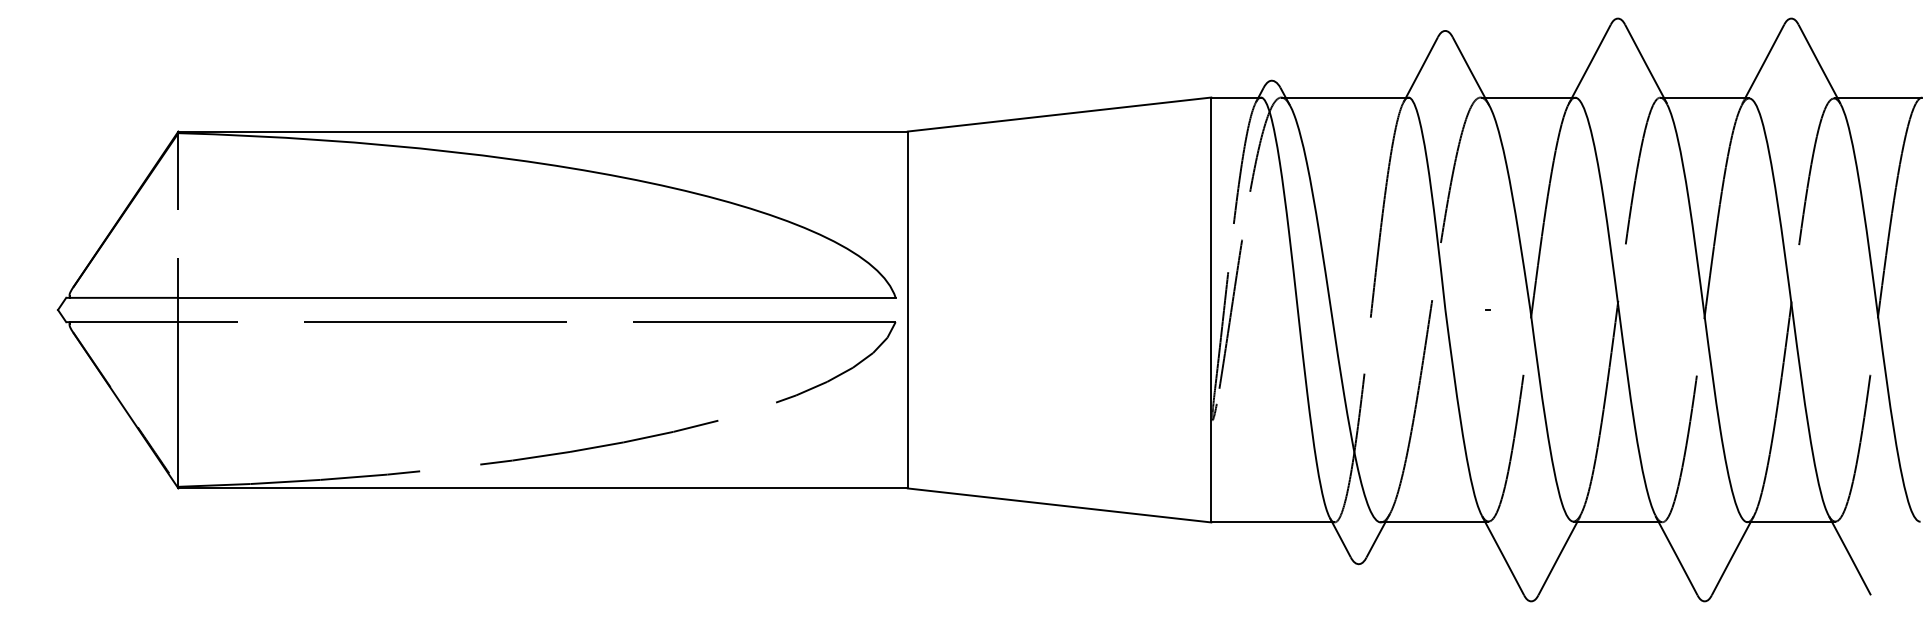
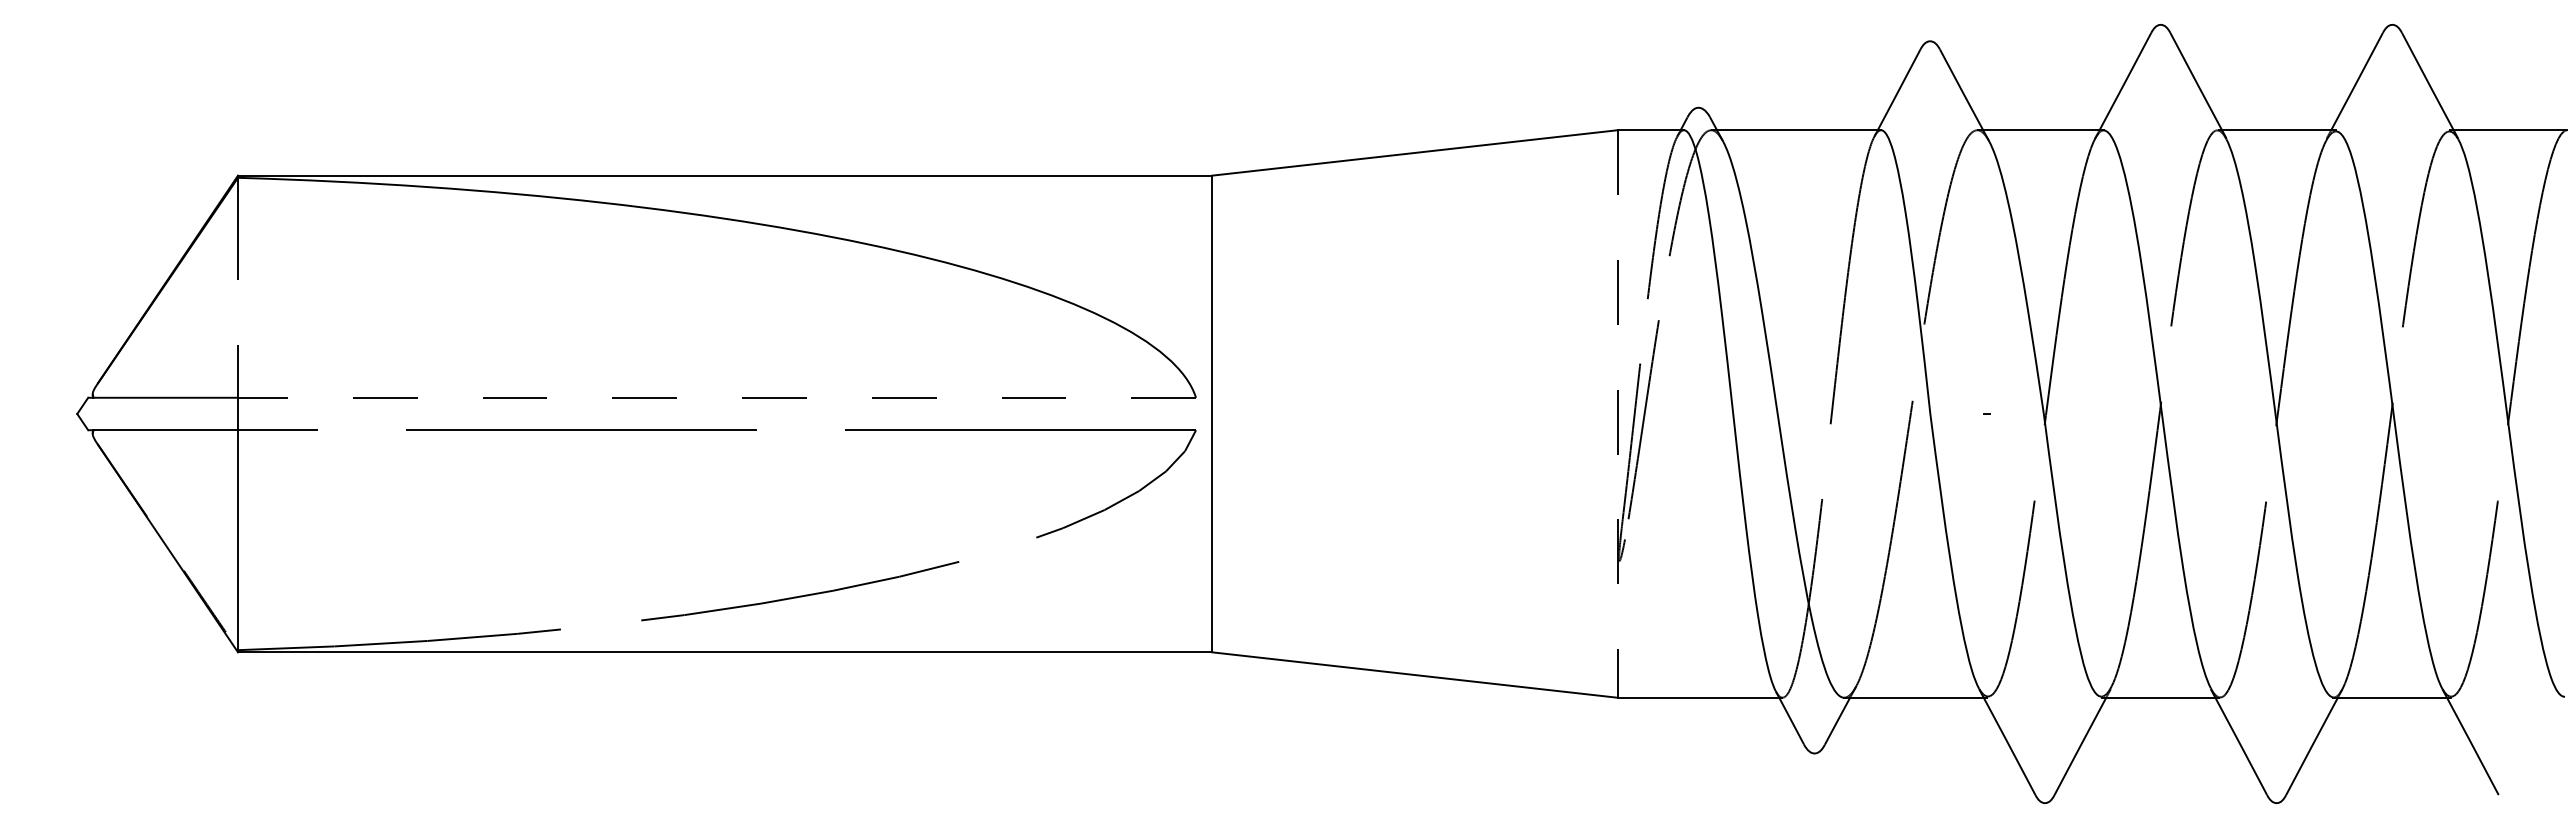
line: (536, 297) -> (716, 397), solid -> dashed
line: (1211, 310) -> (1617, 414), solid -> dashed

